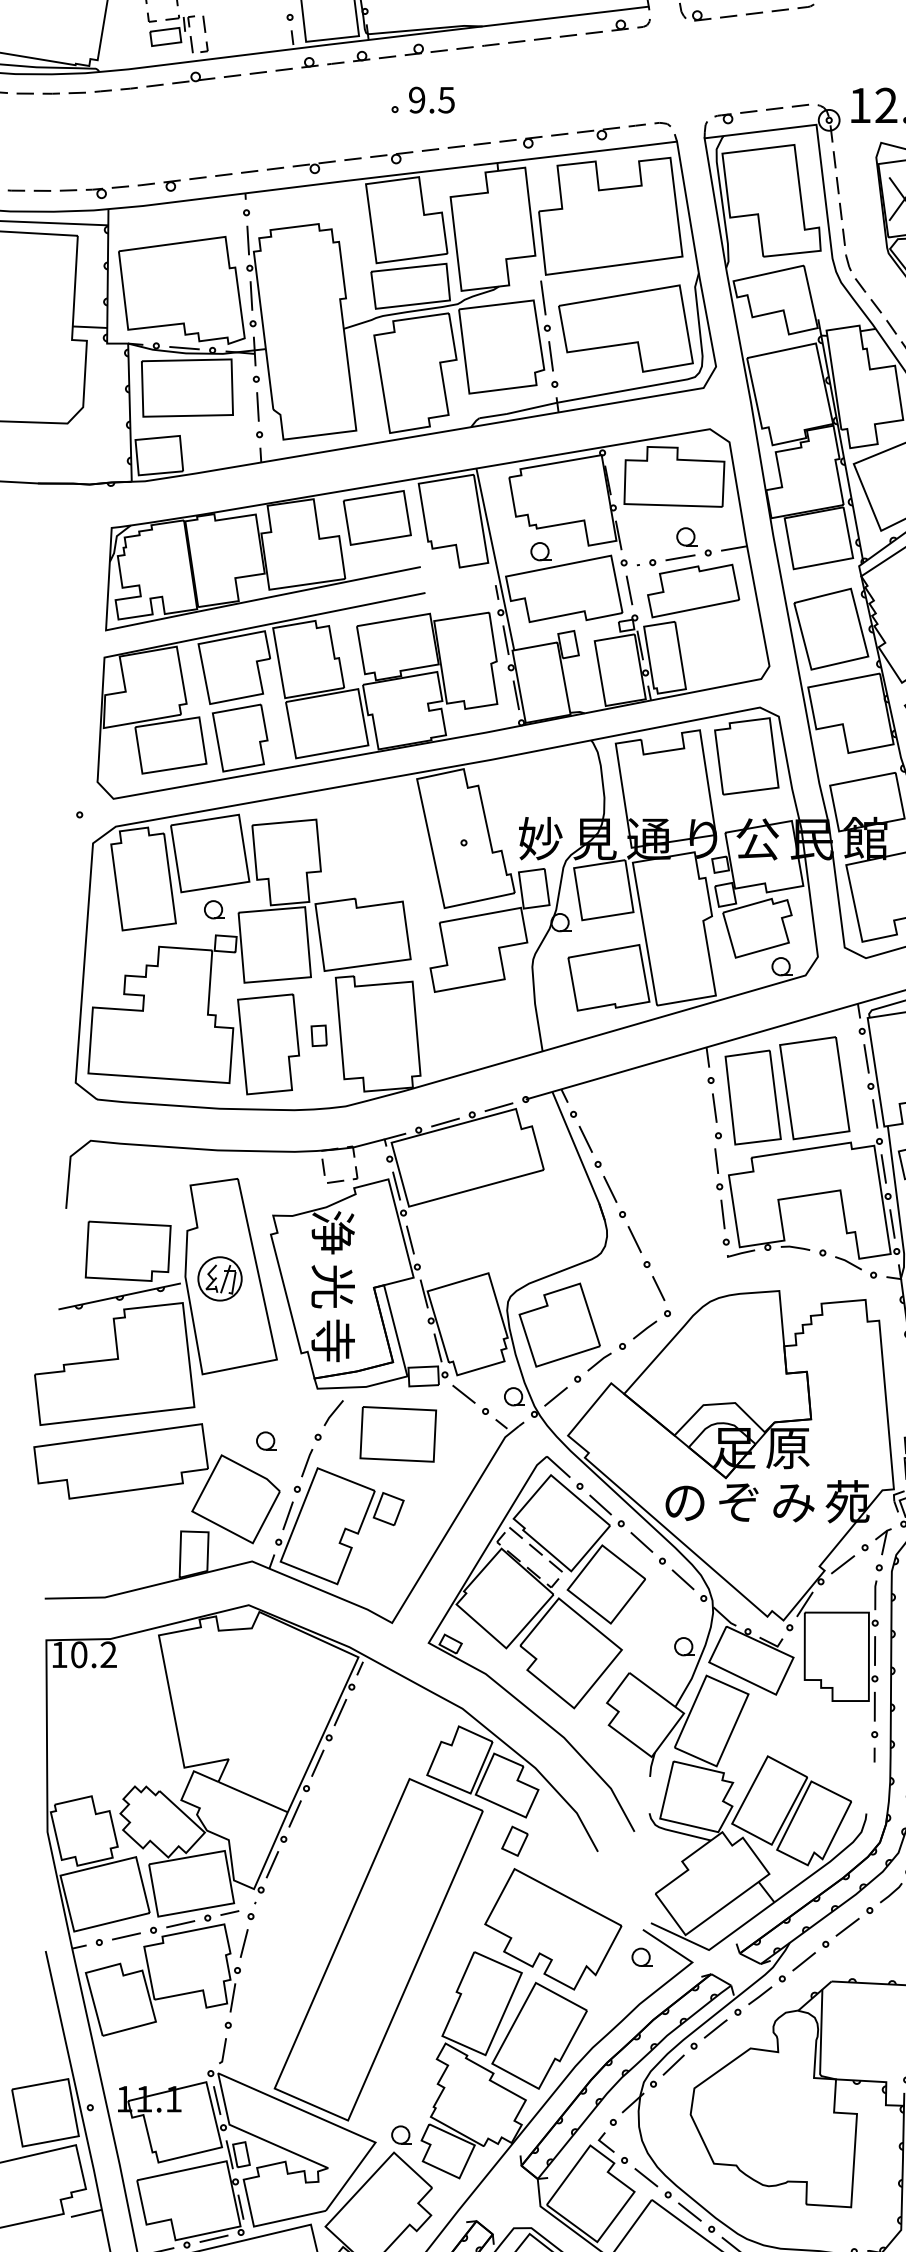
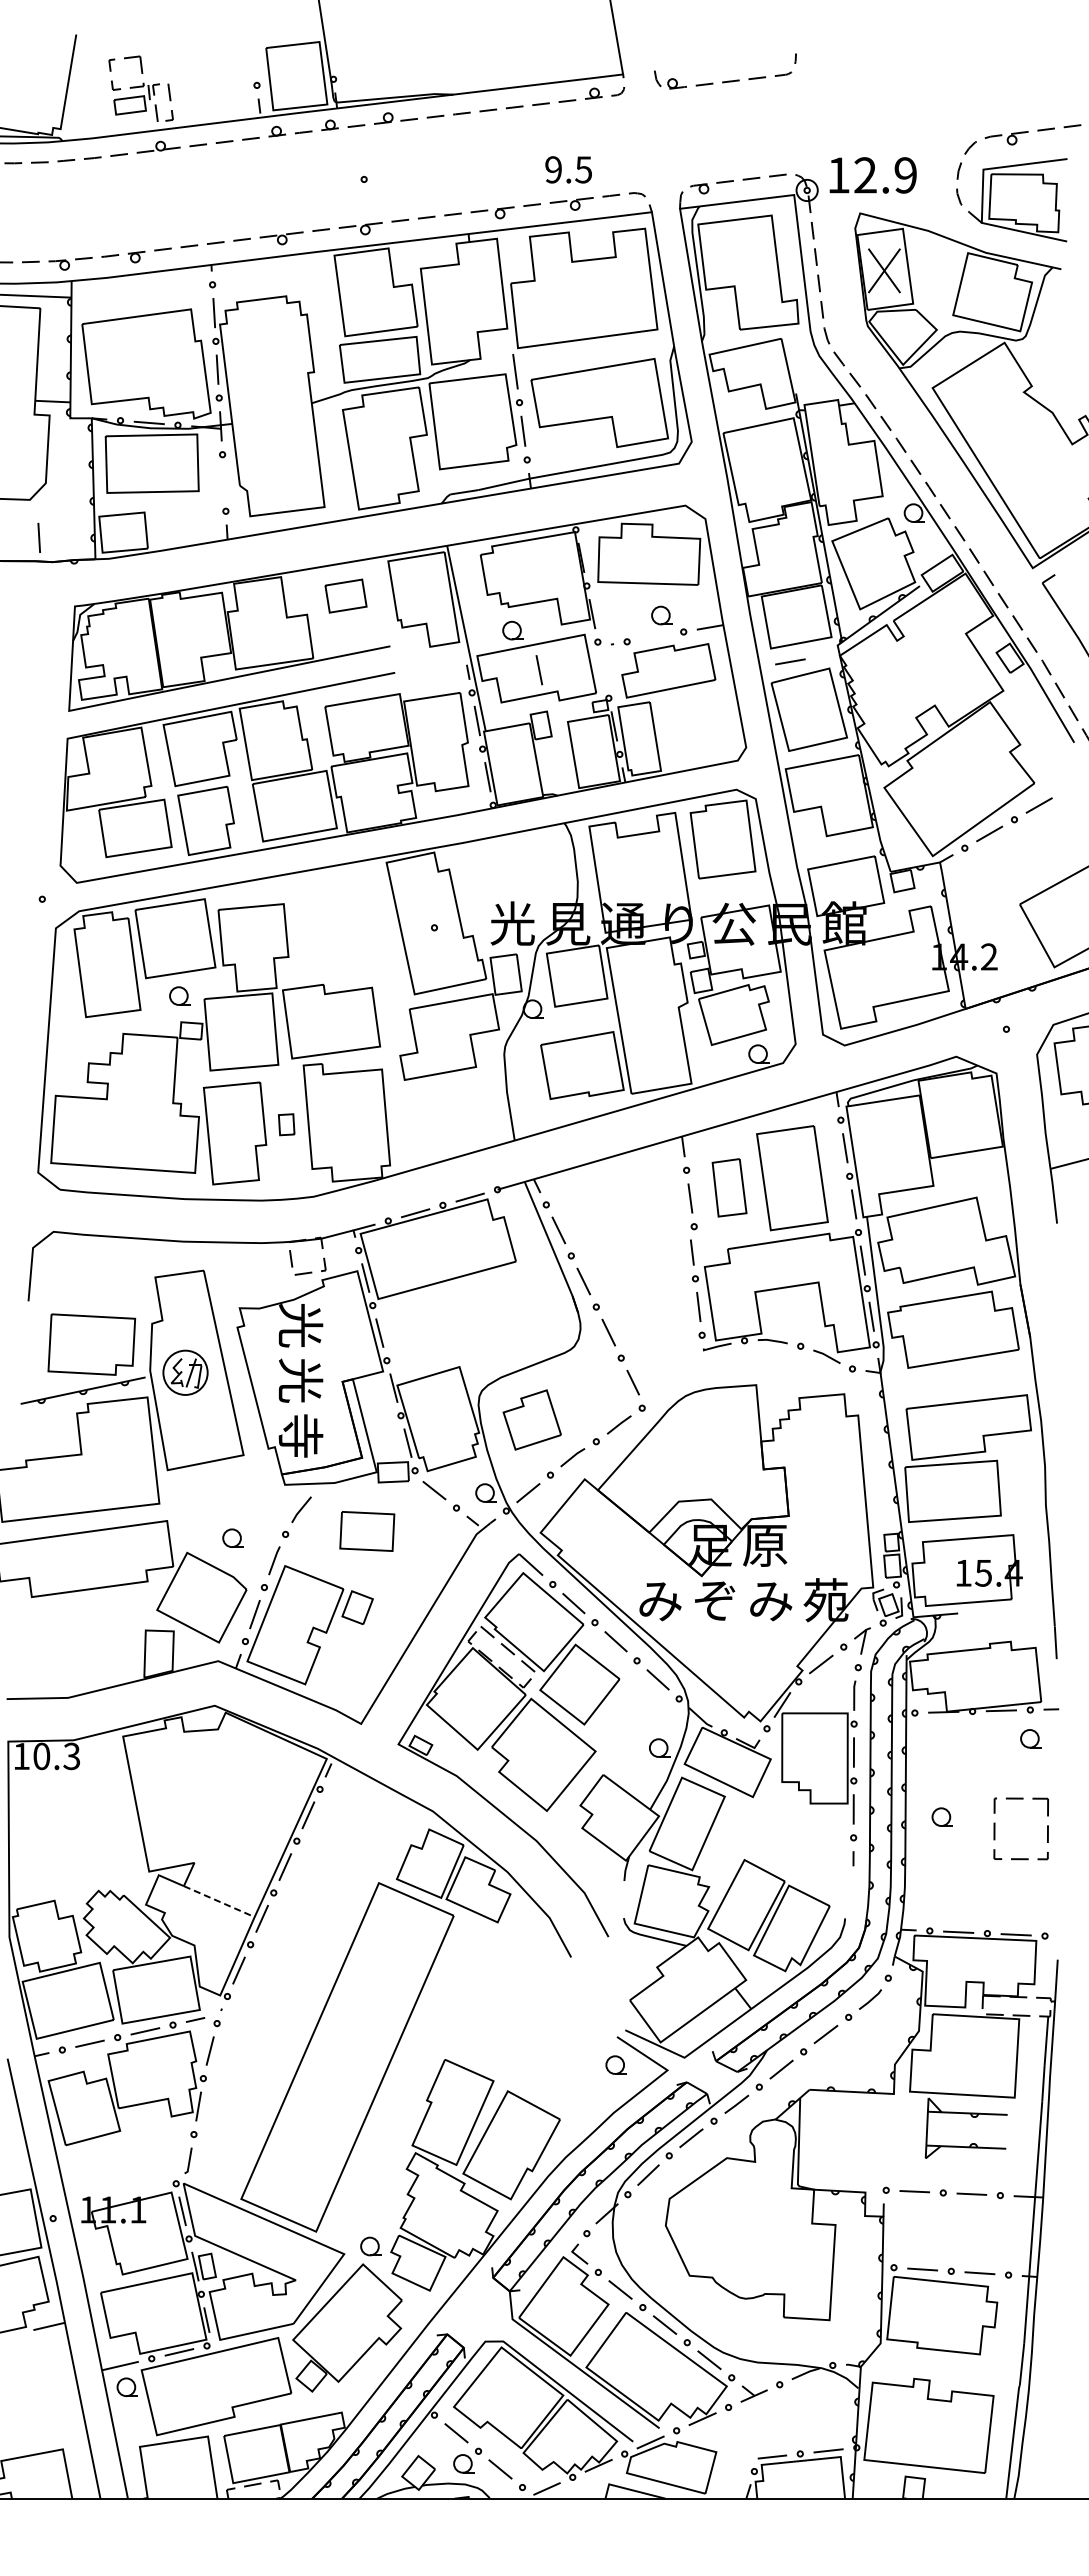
text: (431, 99) -> (568, 169), moved
line: (257, 406) -> (38, 537), moved
part: (376, 517) -> (345, 595), size x0.6
line: (680, 557) -> (790, 661), moved
line: (629, 590) -> (539, 670), moved
text: (540, 838) -> (512, 923), 妙 -> 光
part: (753, 1097) -> (729, 1187), size x0.6
text: (332, 1232) -> (300, 1325), 浄 -> 光
part: (560, 1324) -> (532, 1419), size x0.7
part: (397, 1434) -> (366, 1531), size x0.7
text: (685, 1503) -> (660, 1601), の -> み
text: (108, 1654) -> (71, 1756), 10.2 -> 10.3
line: (253, 1796) -> (219, 1901), solid -> dashed
part: (514, 1841) -> (486, 1946), removed
part: (553, 1929) -> (525, 2036), removed

